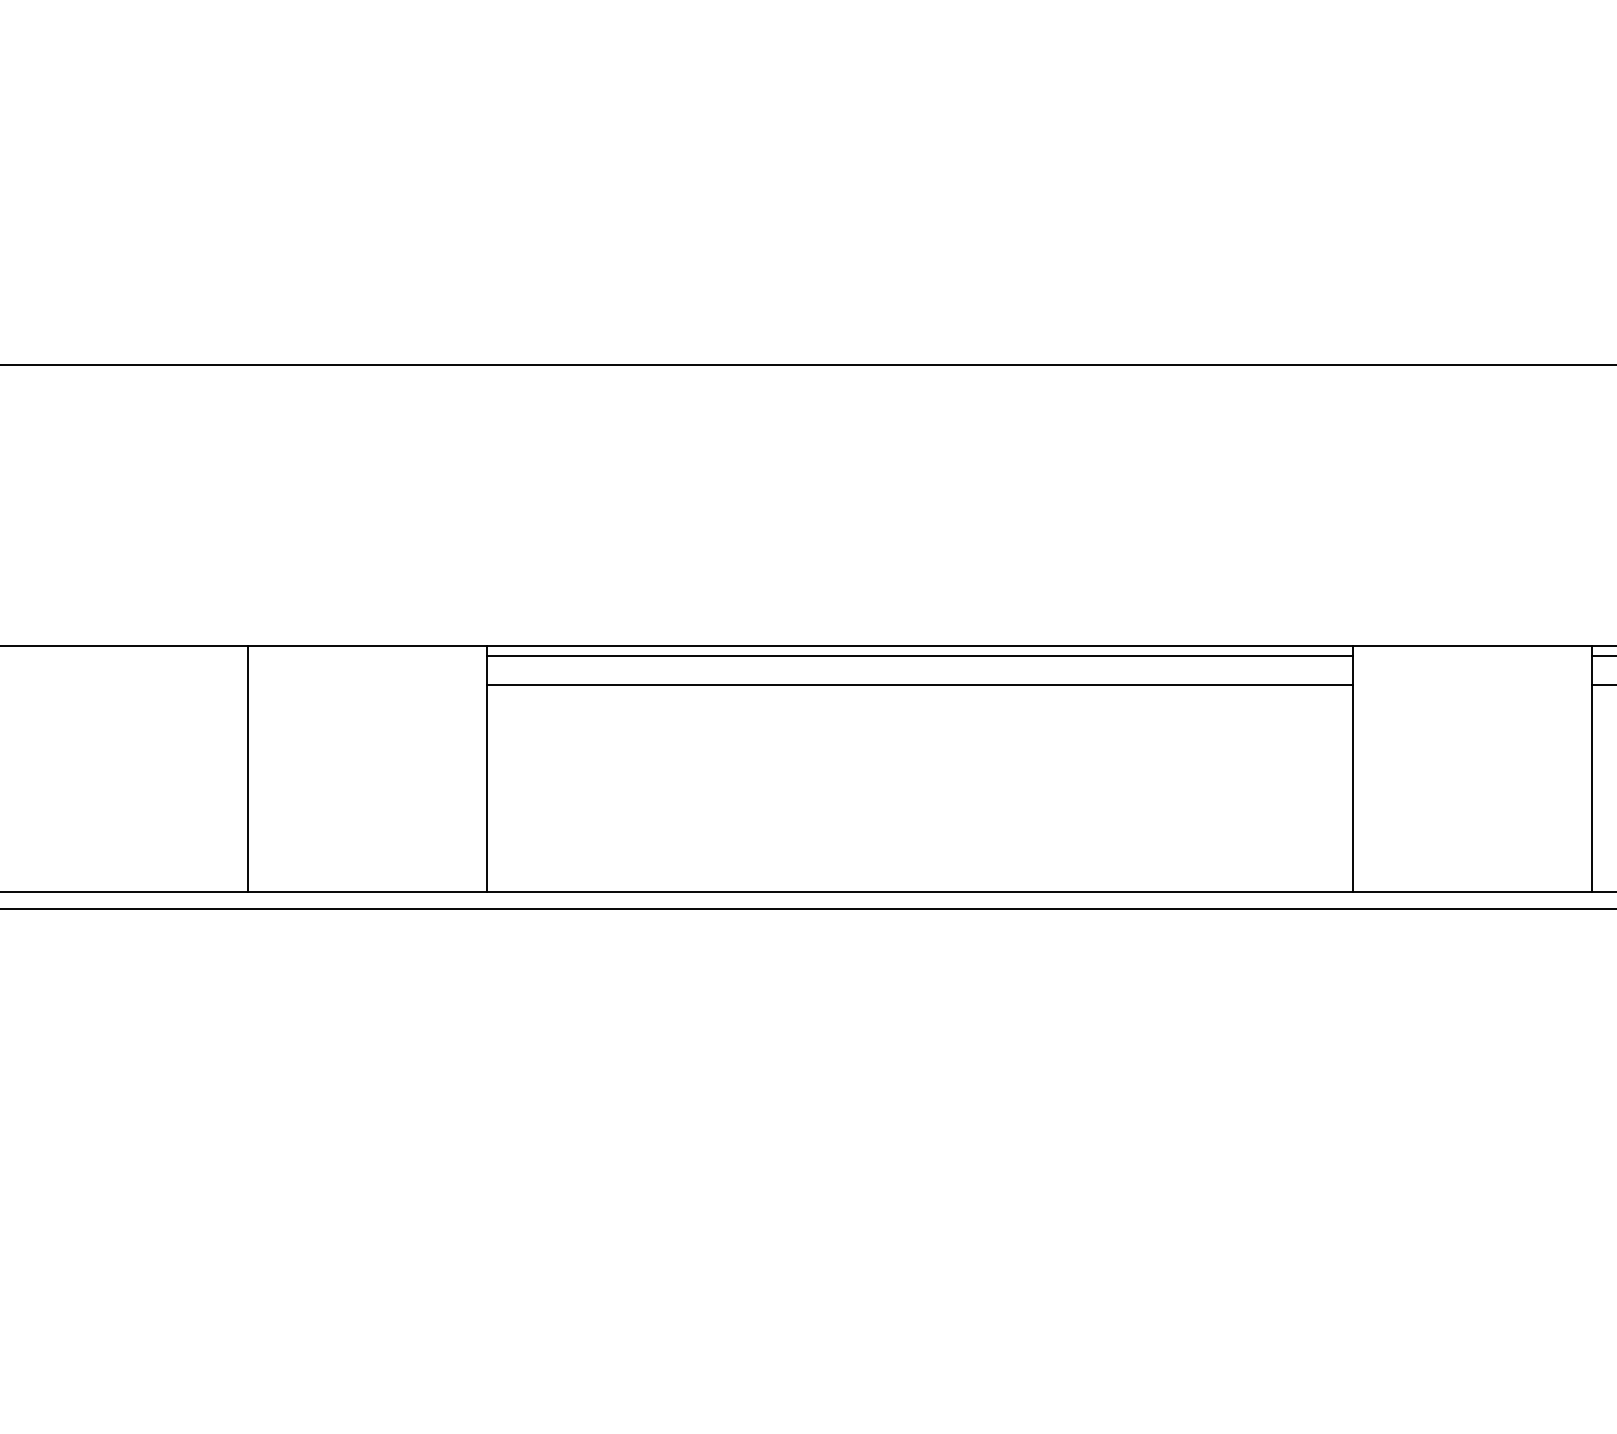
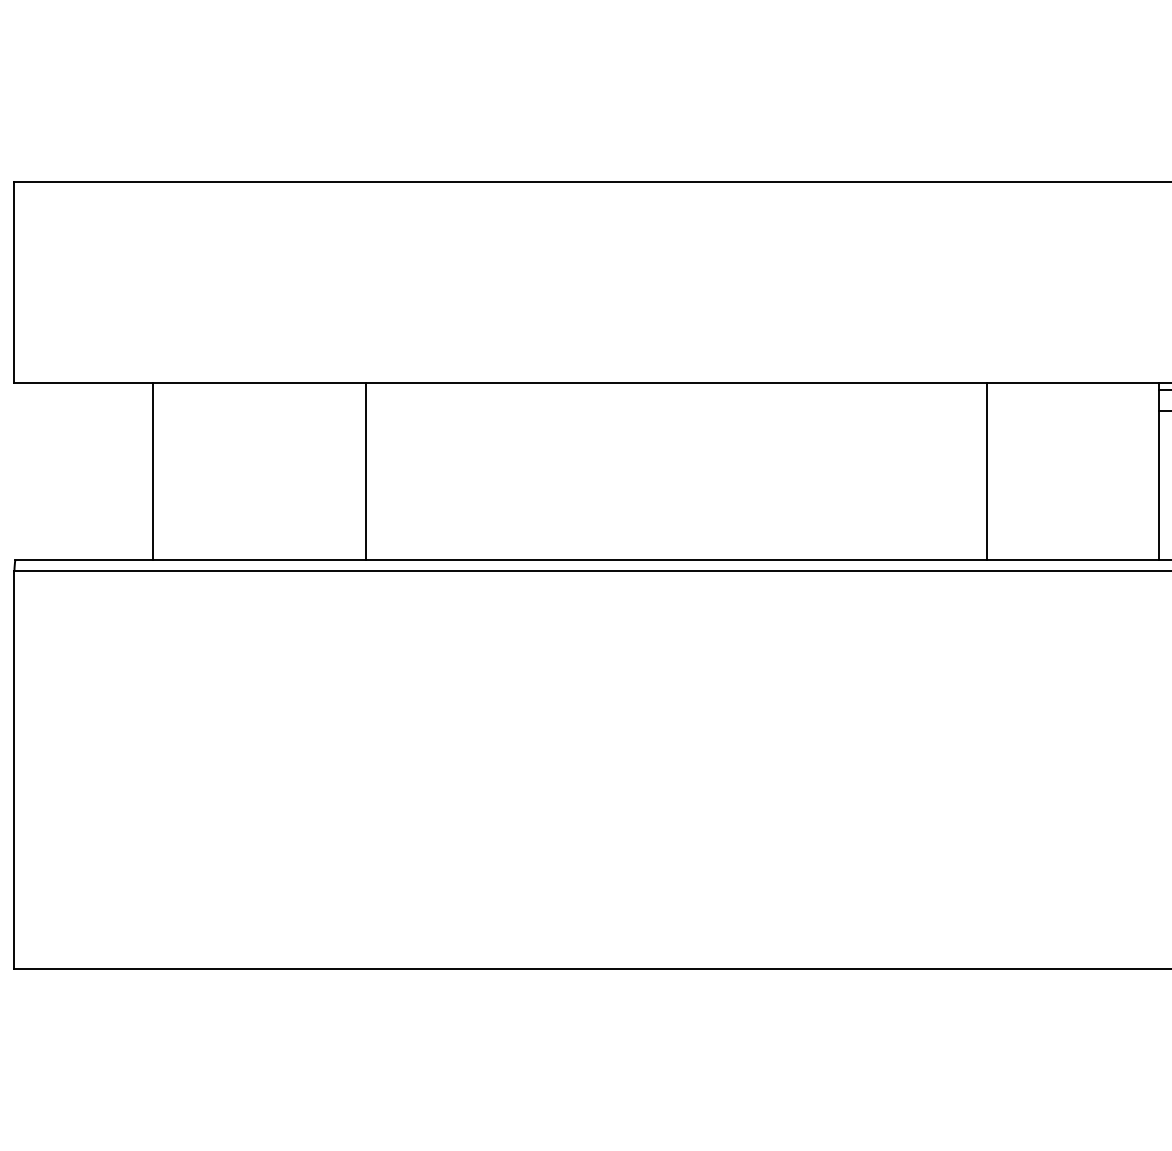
line: (919, 655) -> (676, 389), removed
line: (919, 685) -> (676, 411), removed
line: (248, 768) -> (153, 470), moved

